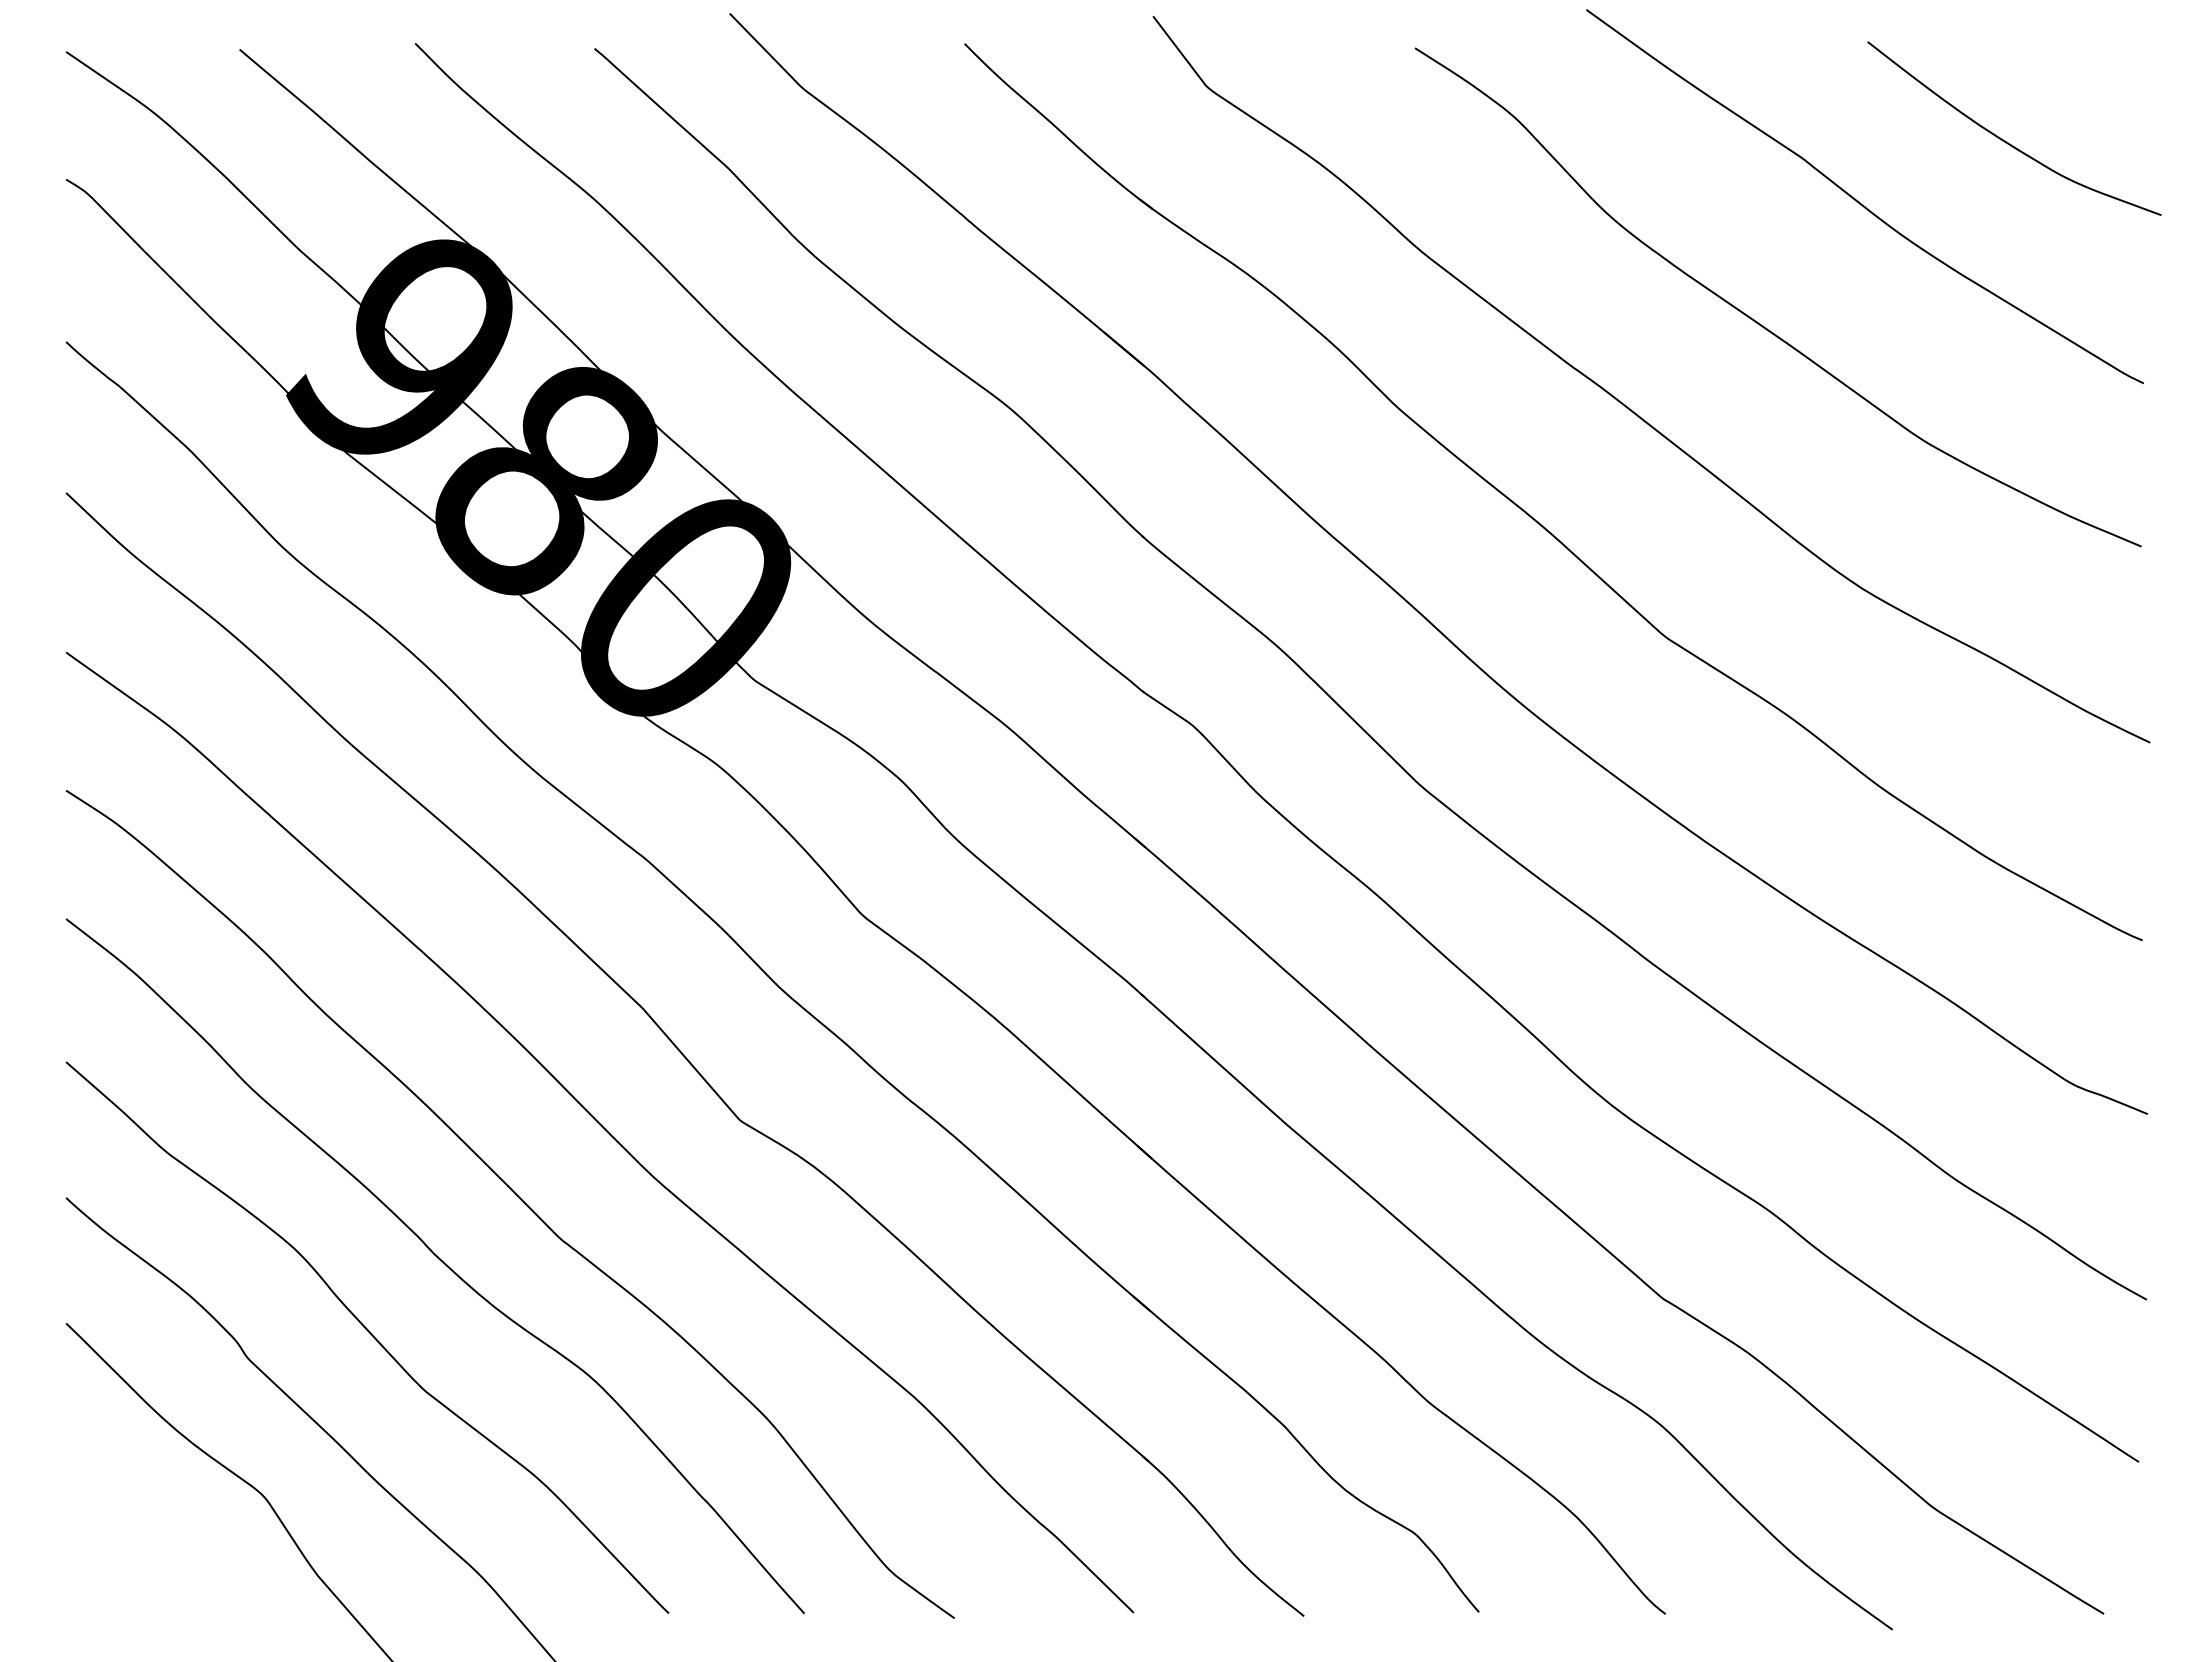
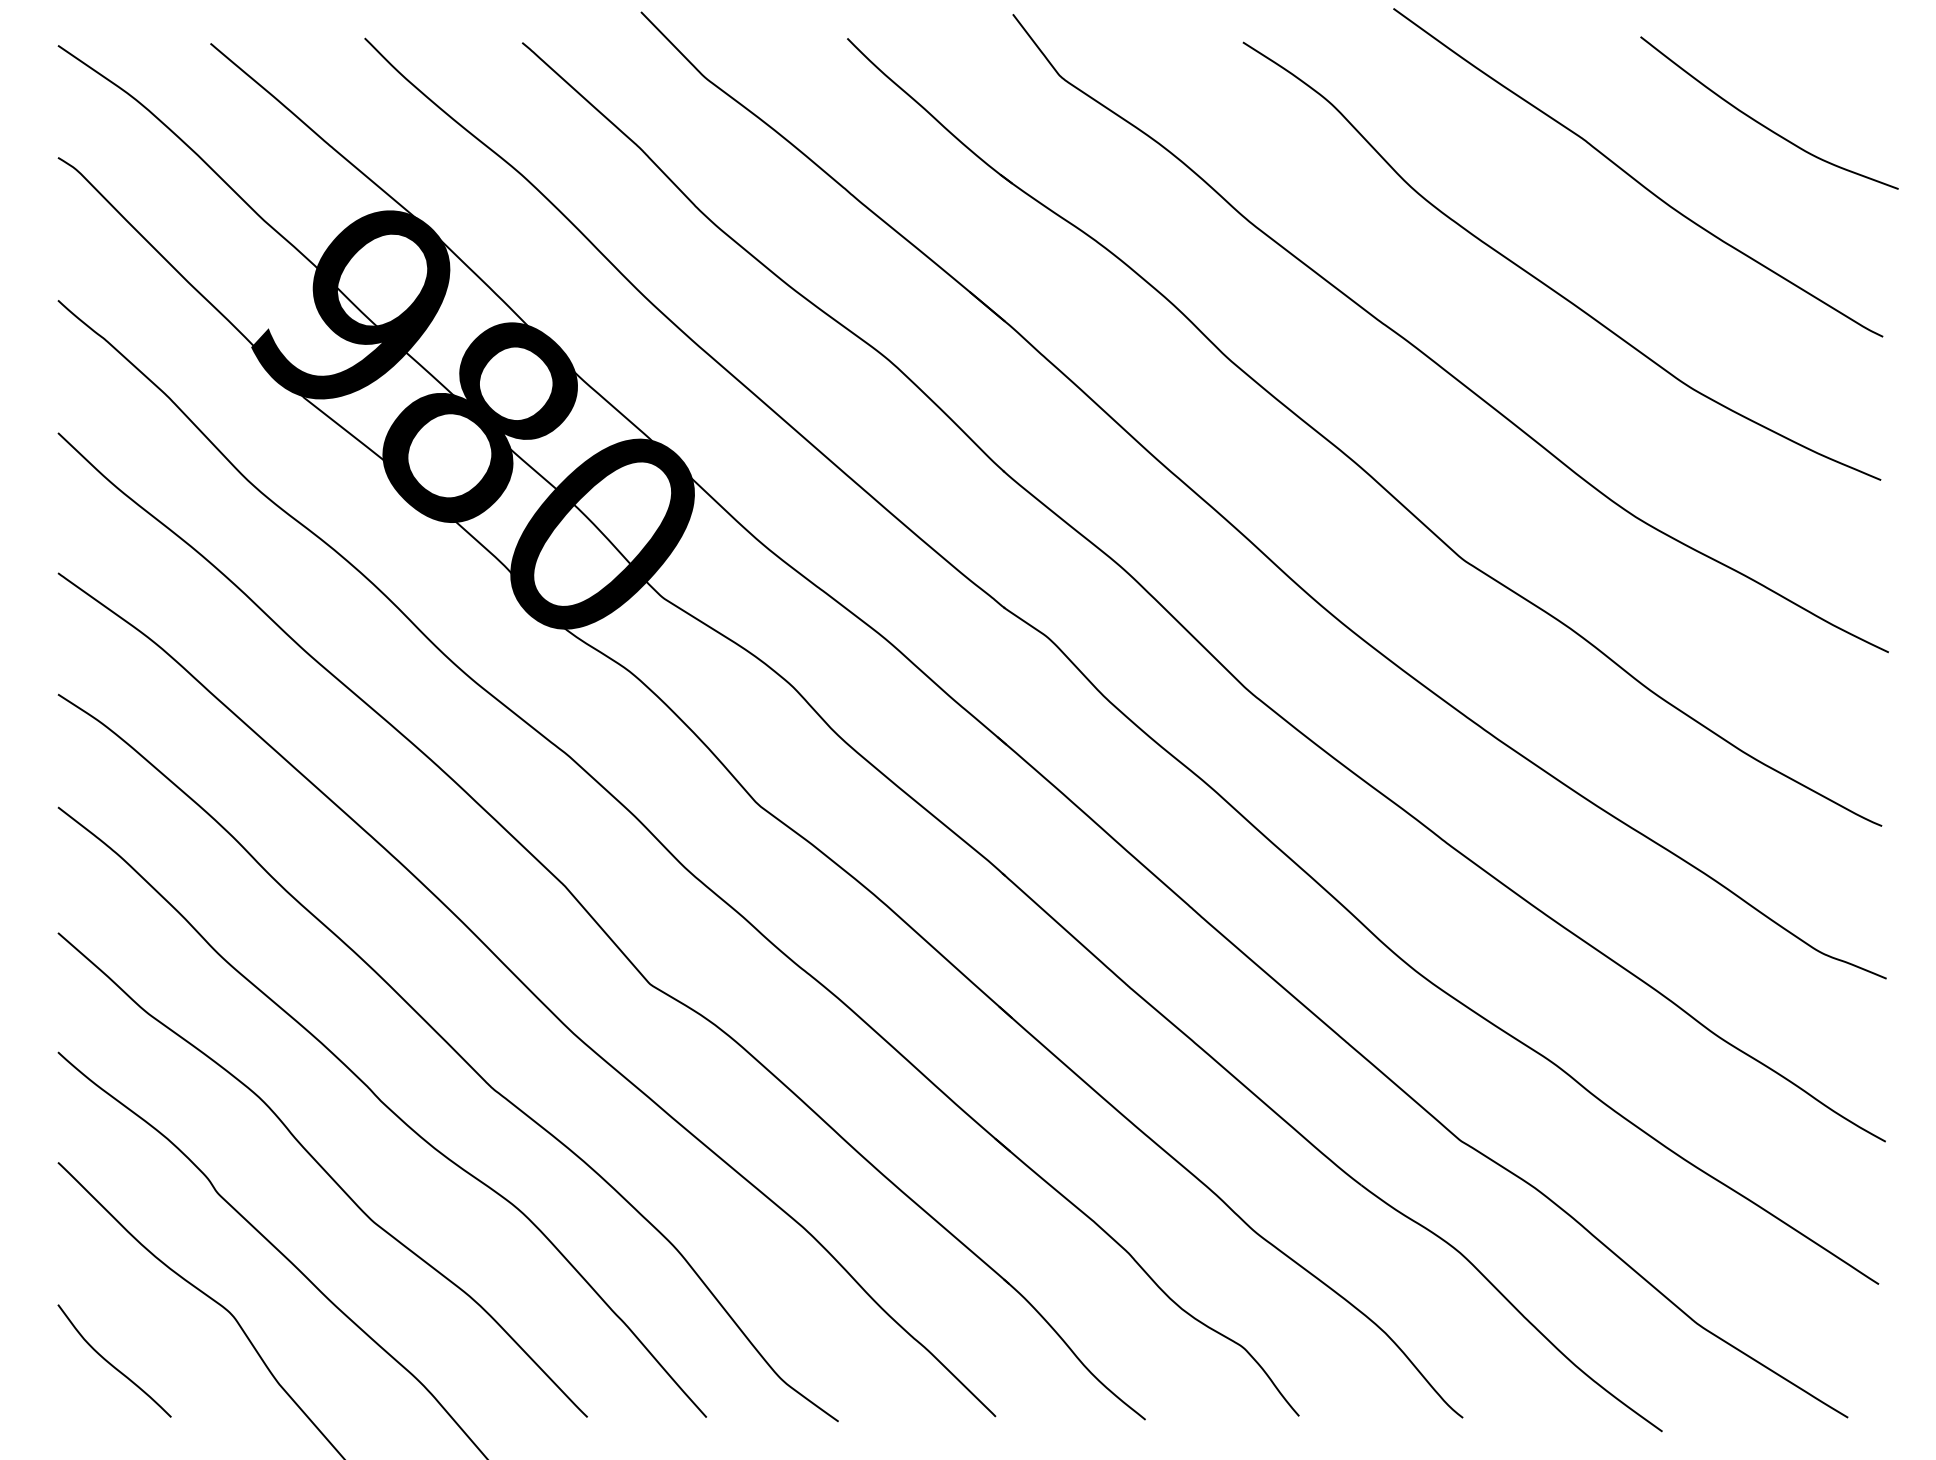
curve: (128, 1553) -> (112, 1364), added

